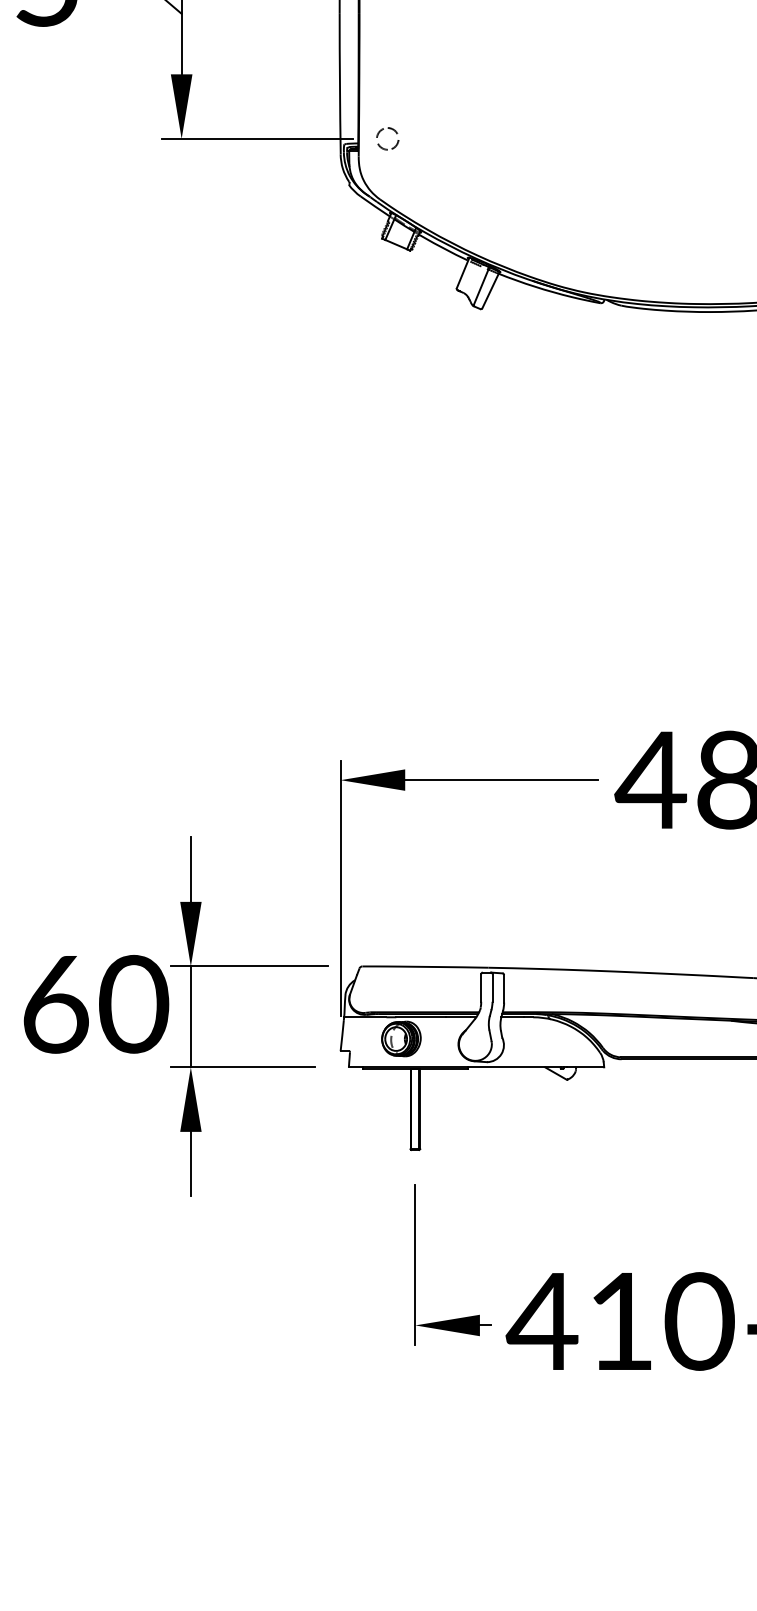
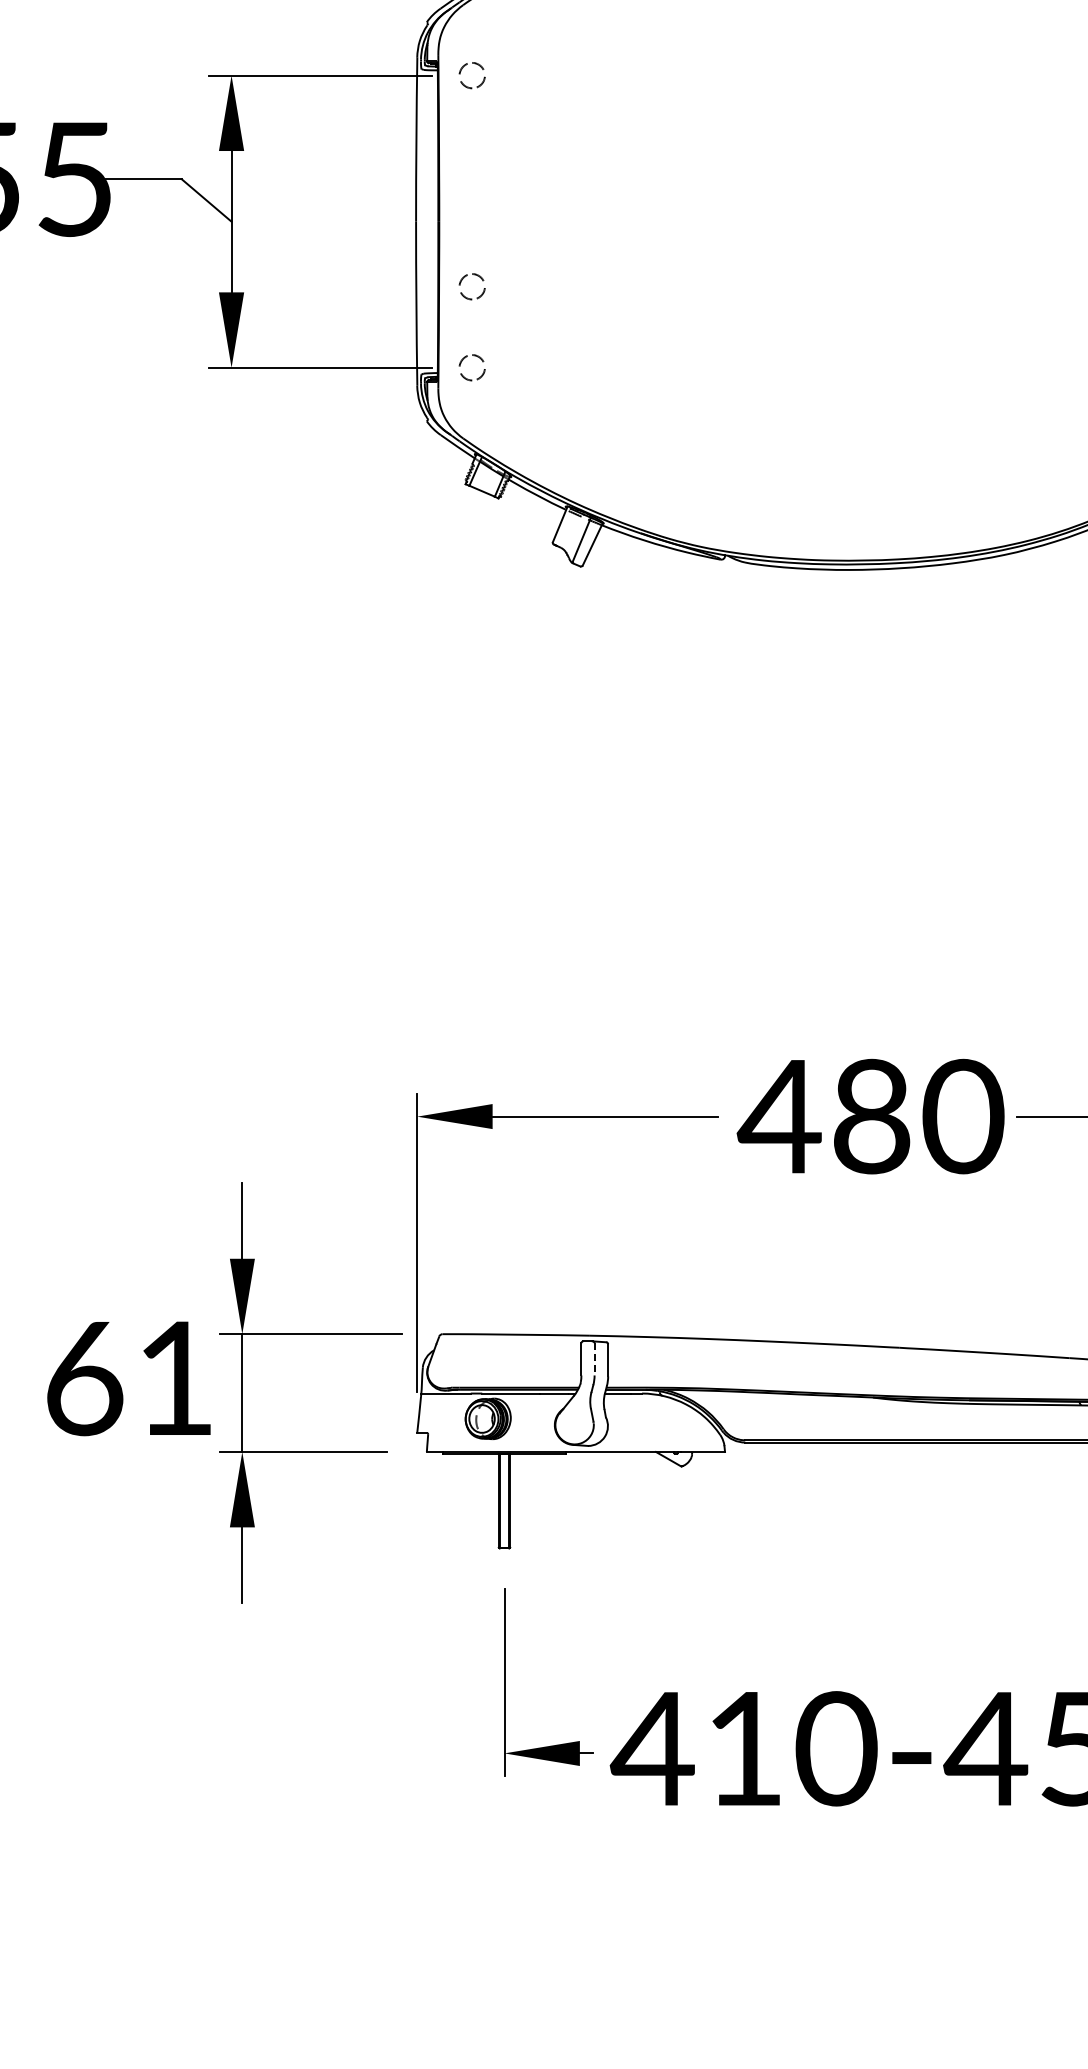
part: (380, 63) -> (463, 279), added
line: (492, 988) -> (594, 1359), solid -> dashed
text: (134, 1004) -> (176, 1378), 60 -> 61

